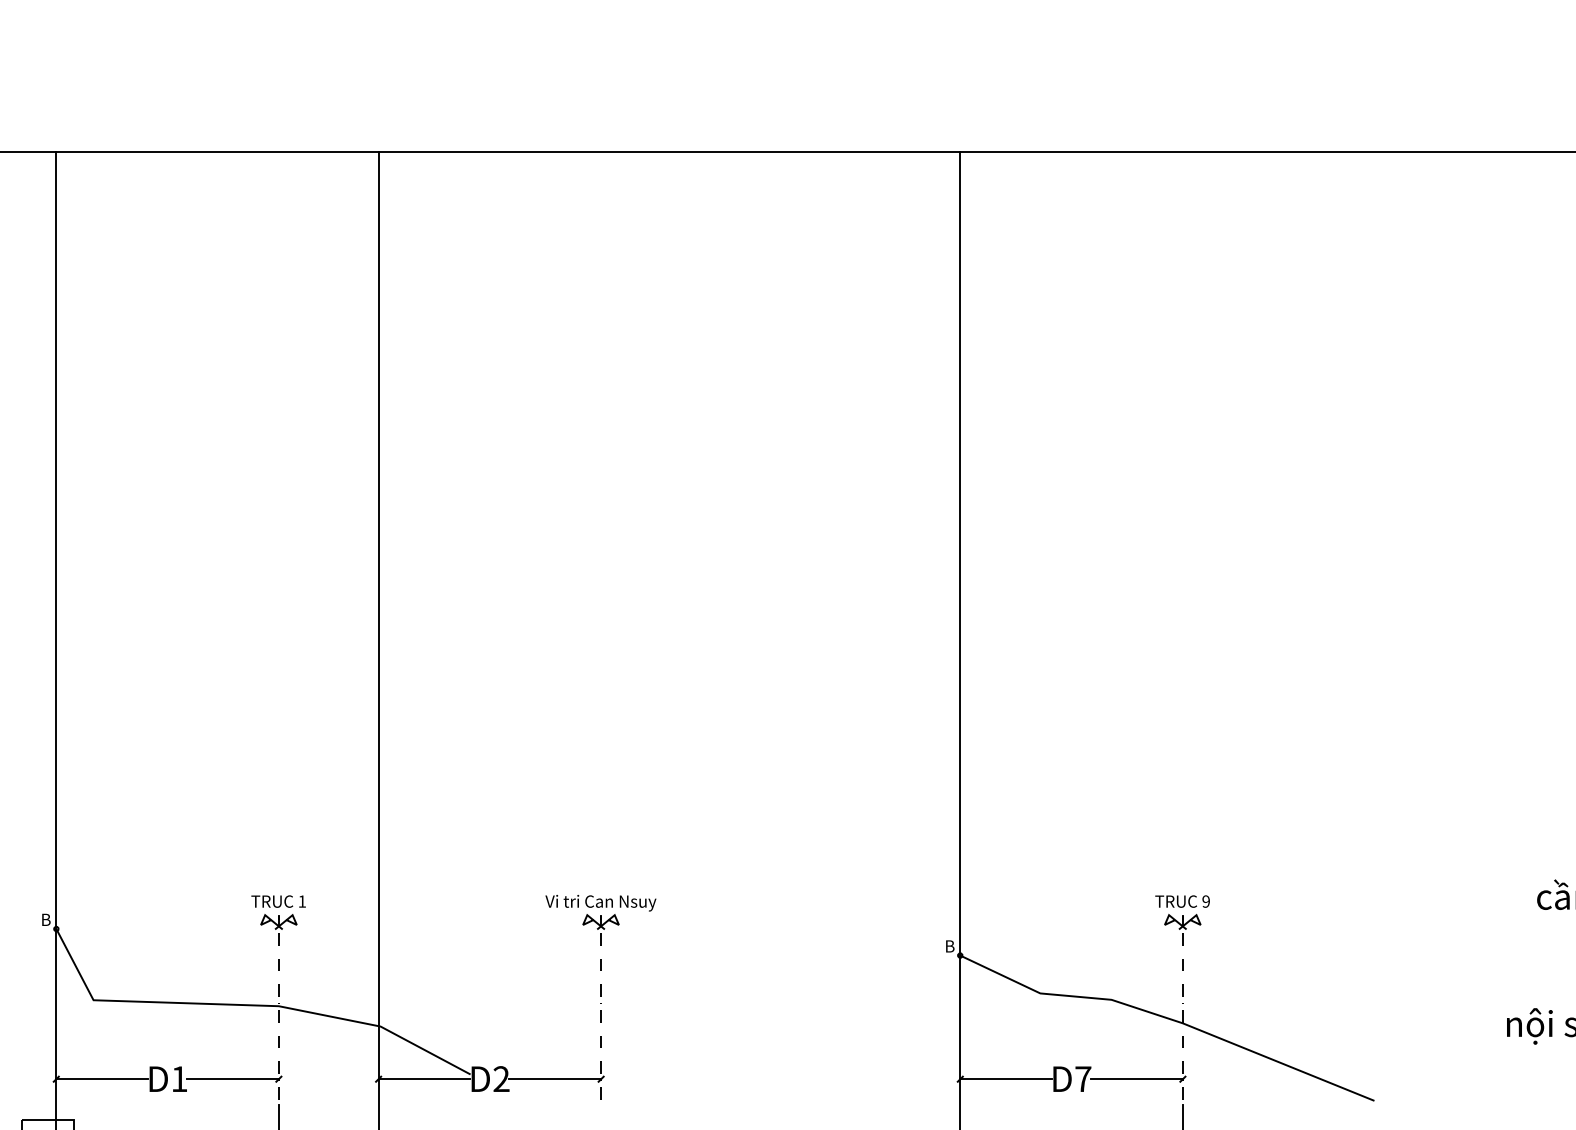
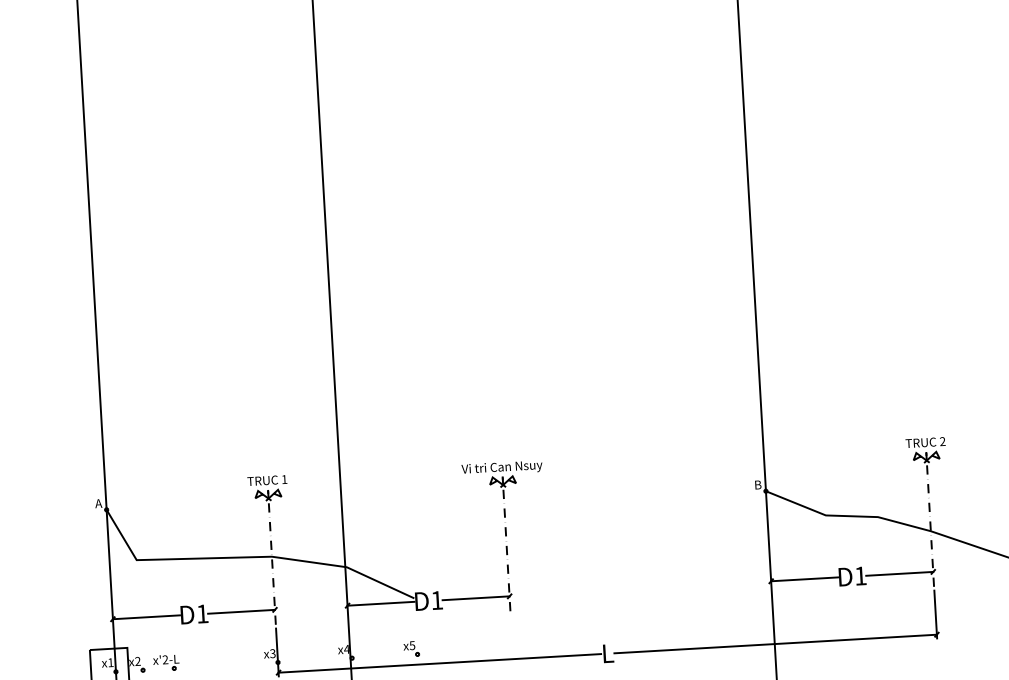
text: (1205, 901) -> (942, 441), 9 -> 2
text: (45, 919) -> (98, 503), B -> A
text: (501, 1078) -> (437, 600), D2 -> D1
text: (1083, 1078) -> (860, 575), D7 -> D1

